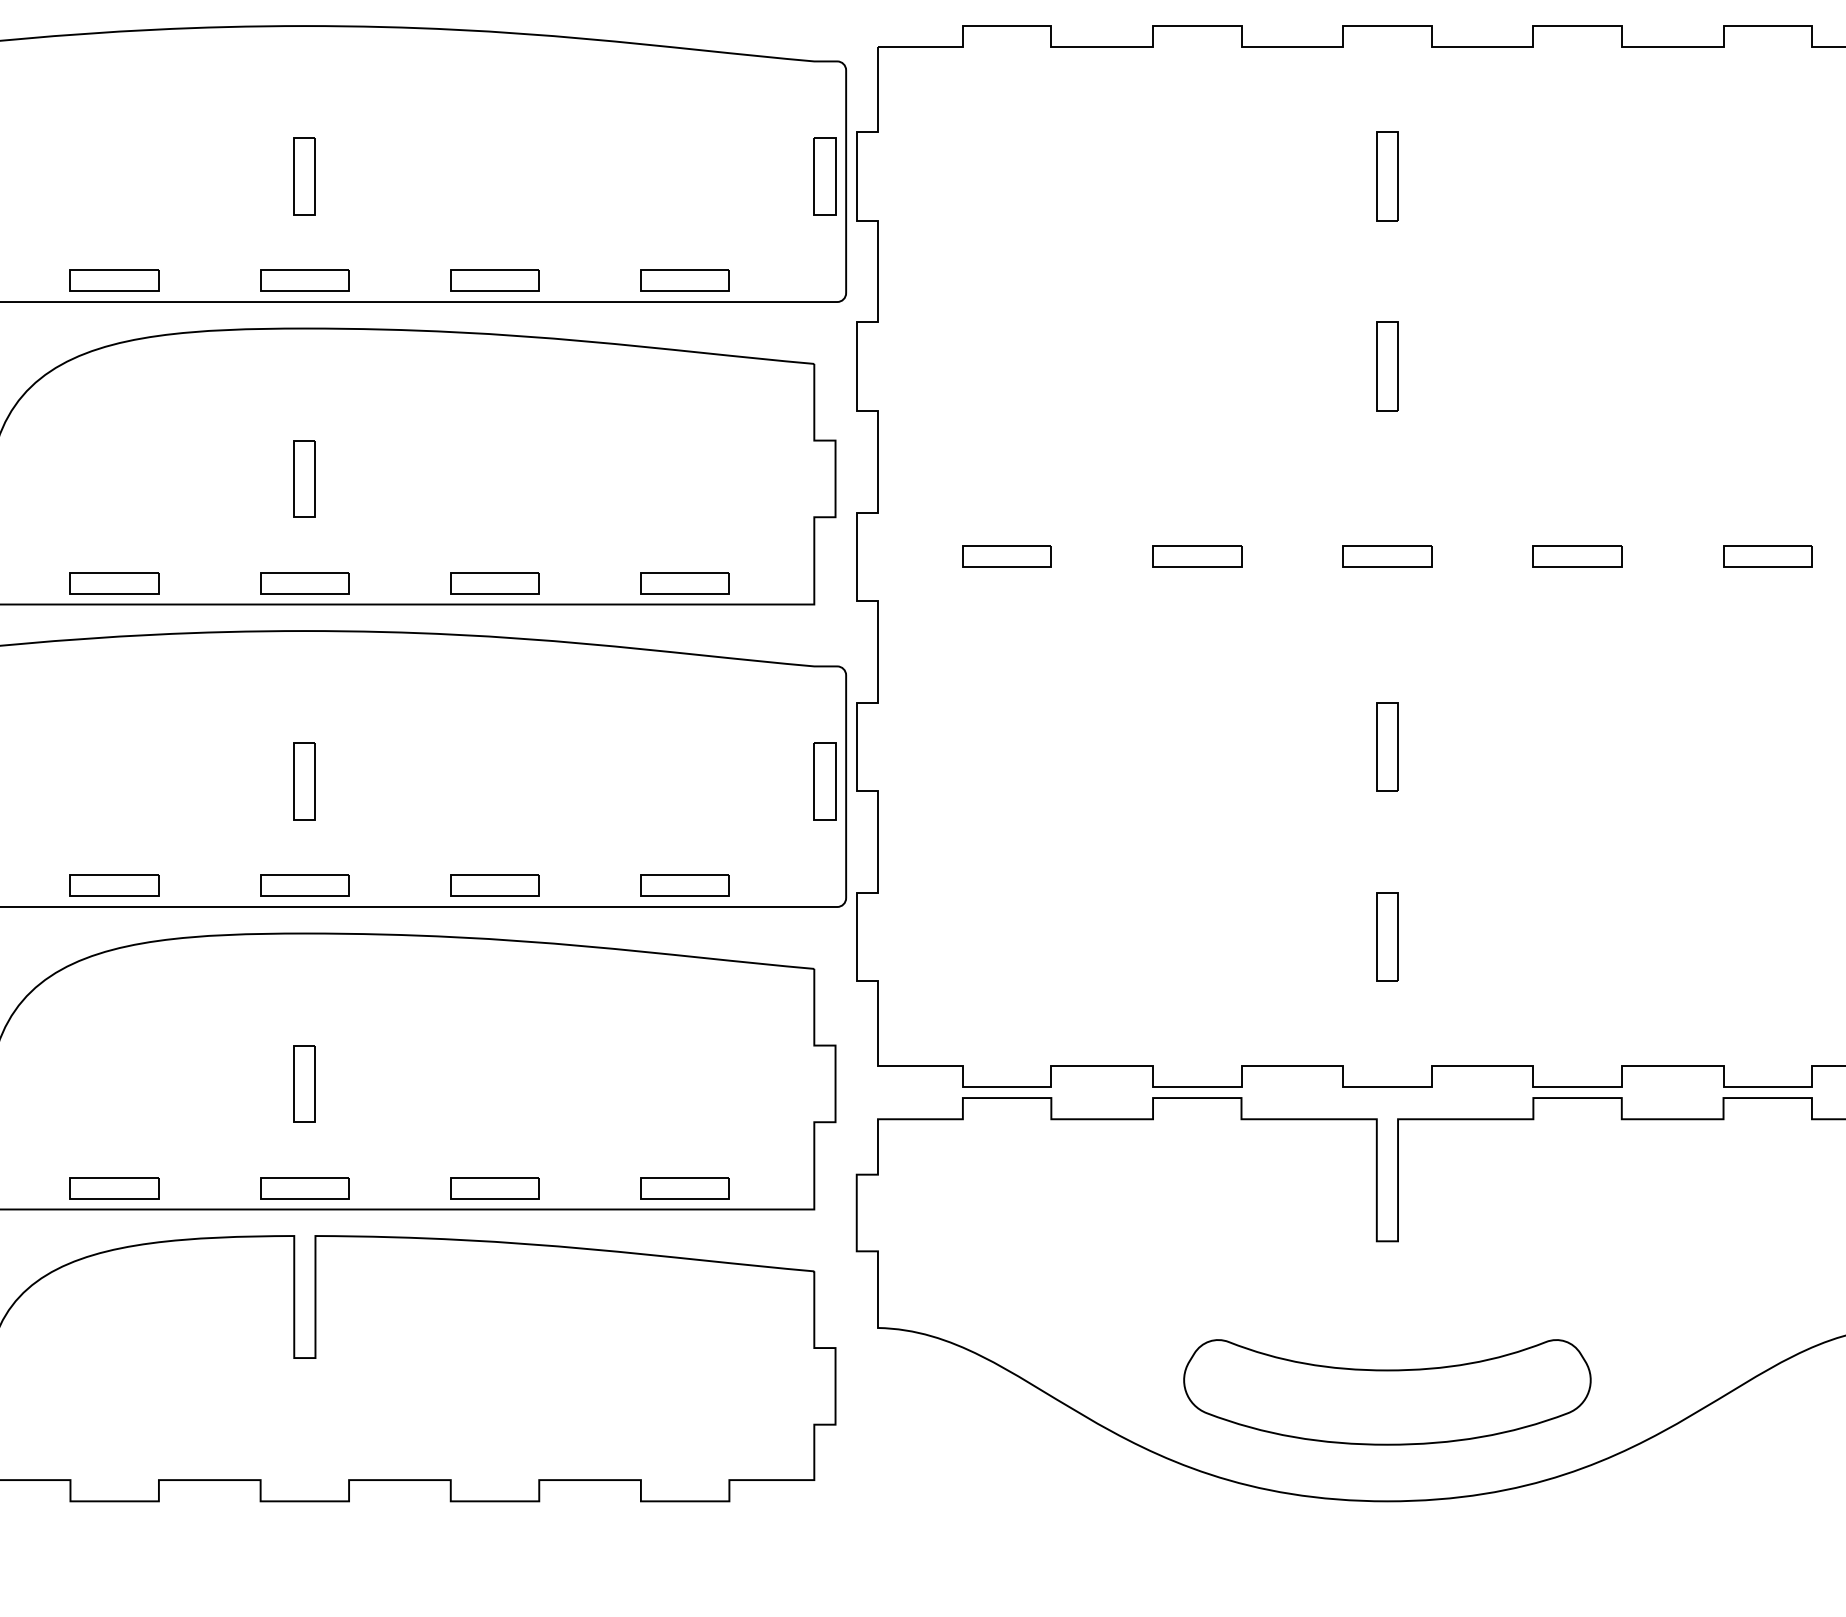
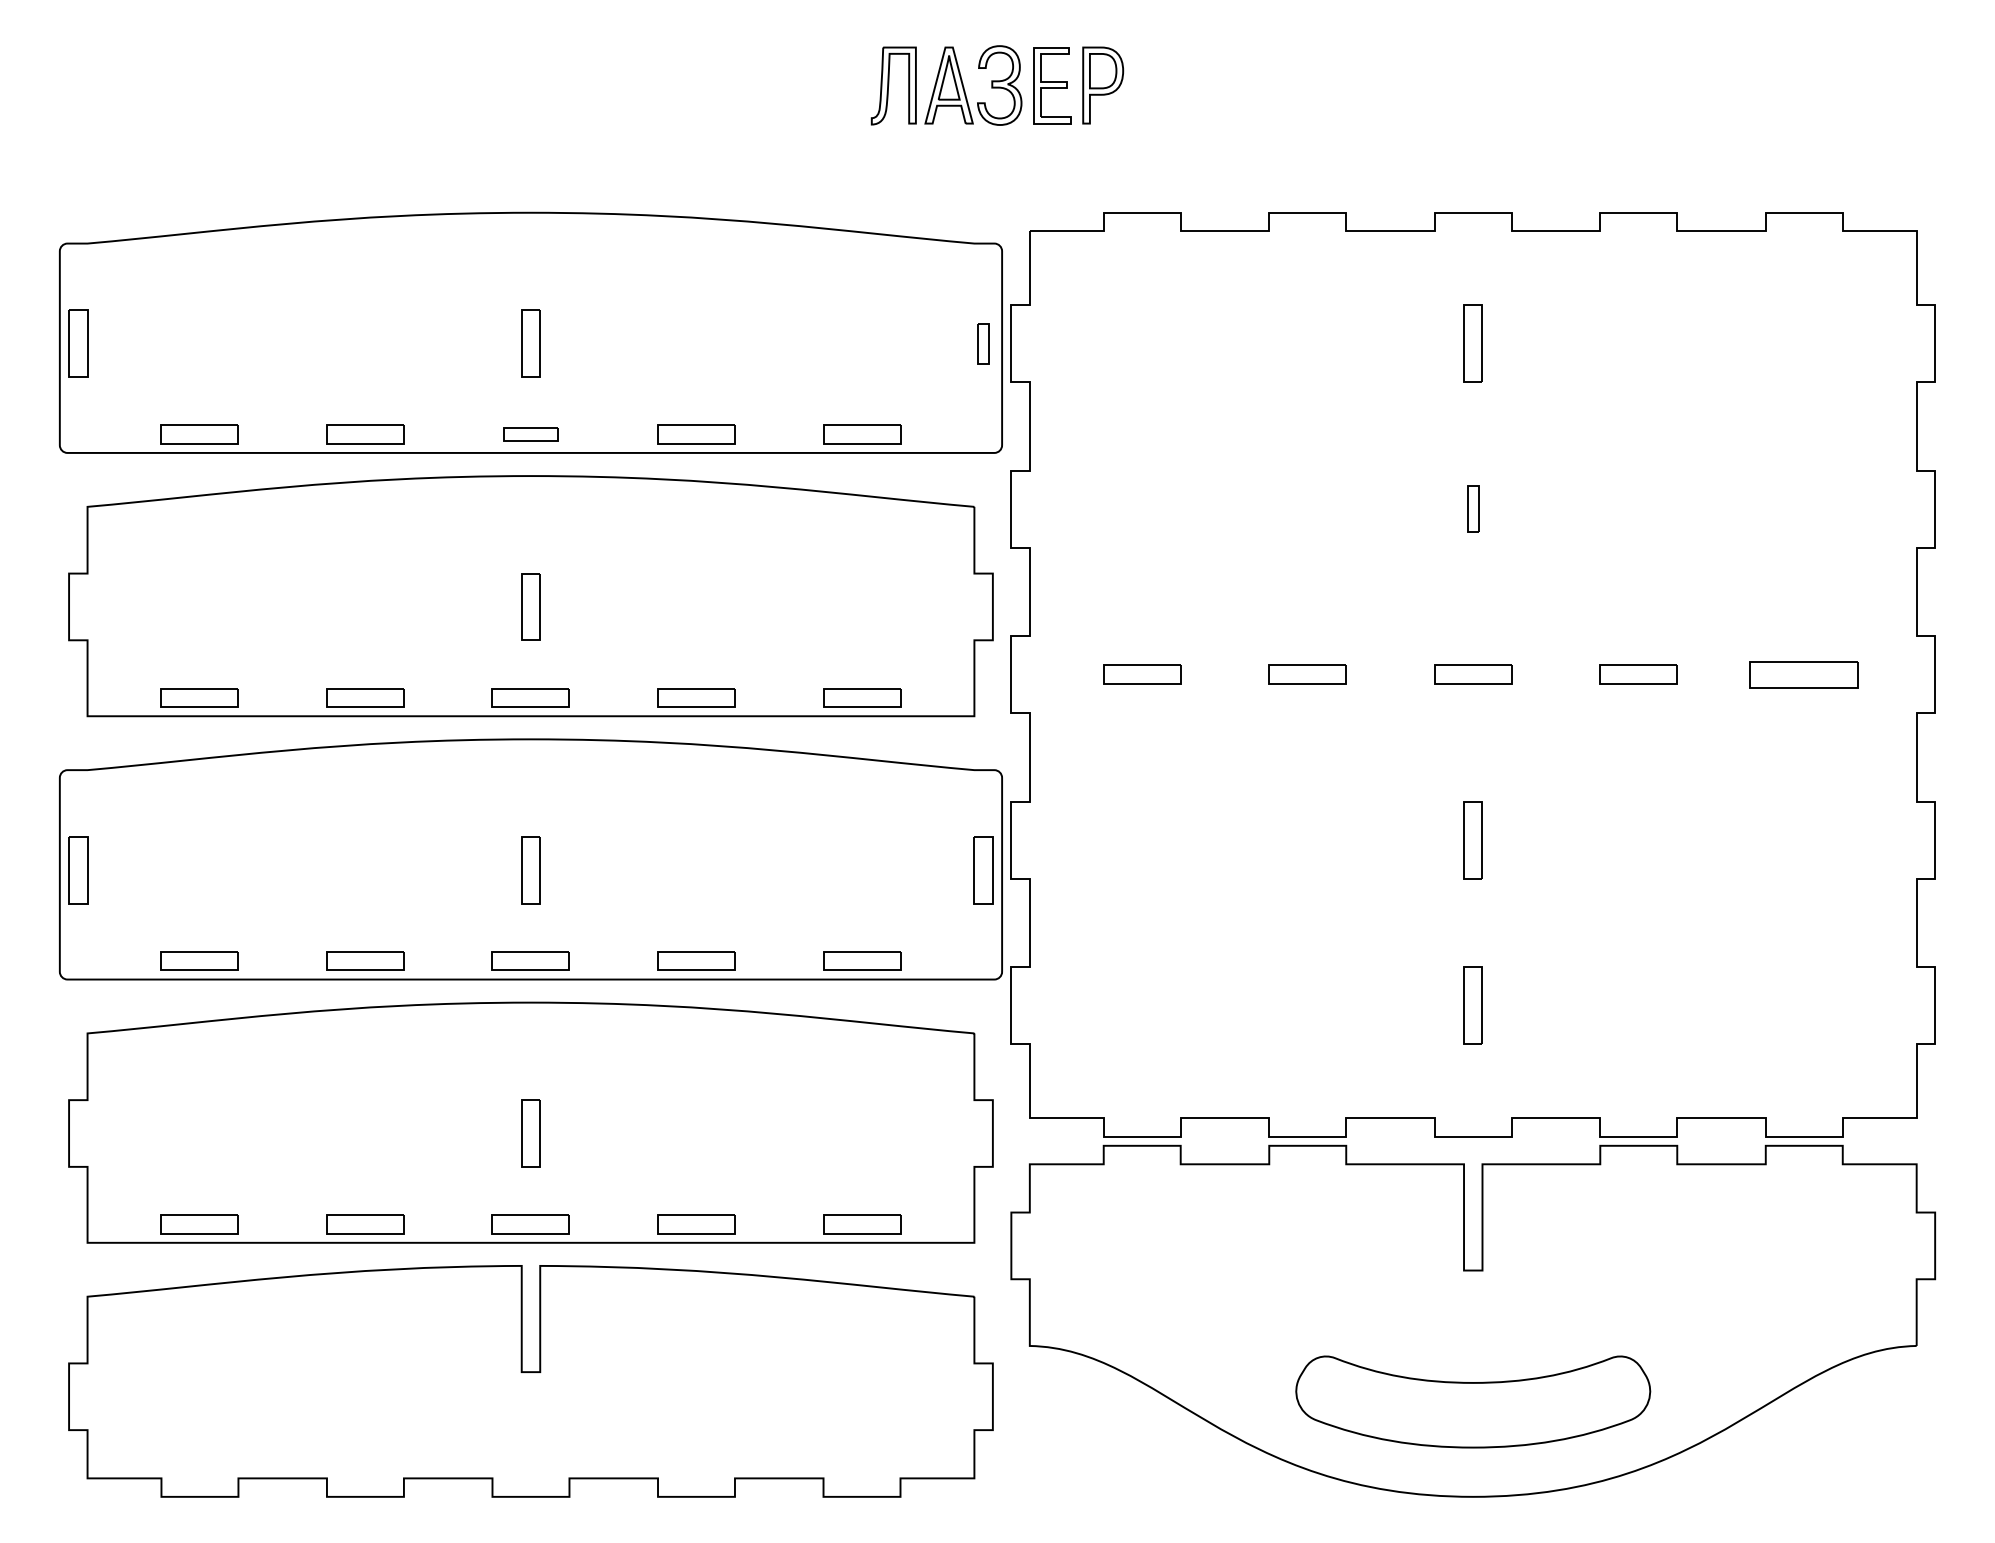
part: (824, 176) -> (983, 343), size x0.6
part: (304, 280) -> (530, 434), size x0.7
part: (1386, 366) -> (1472, 509), size x0.6
part: (1768, 556) -> (1804, 674), size x1.4

